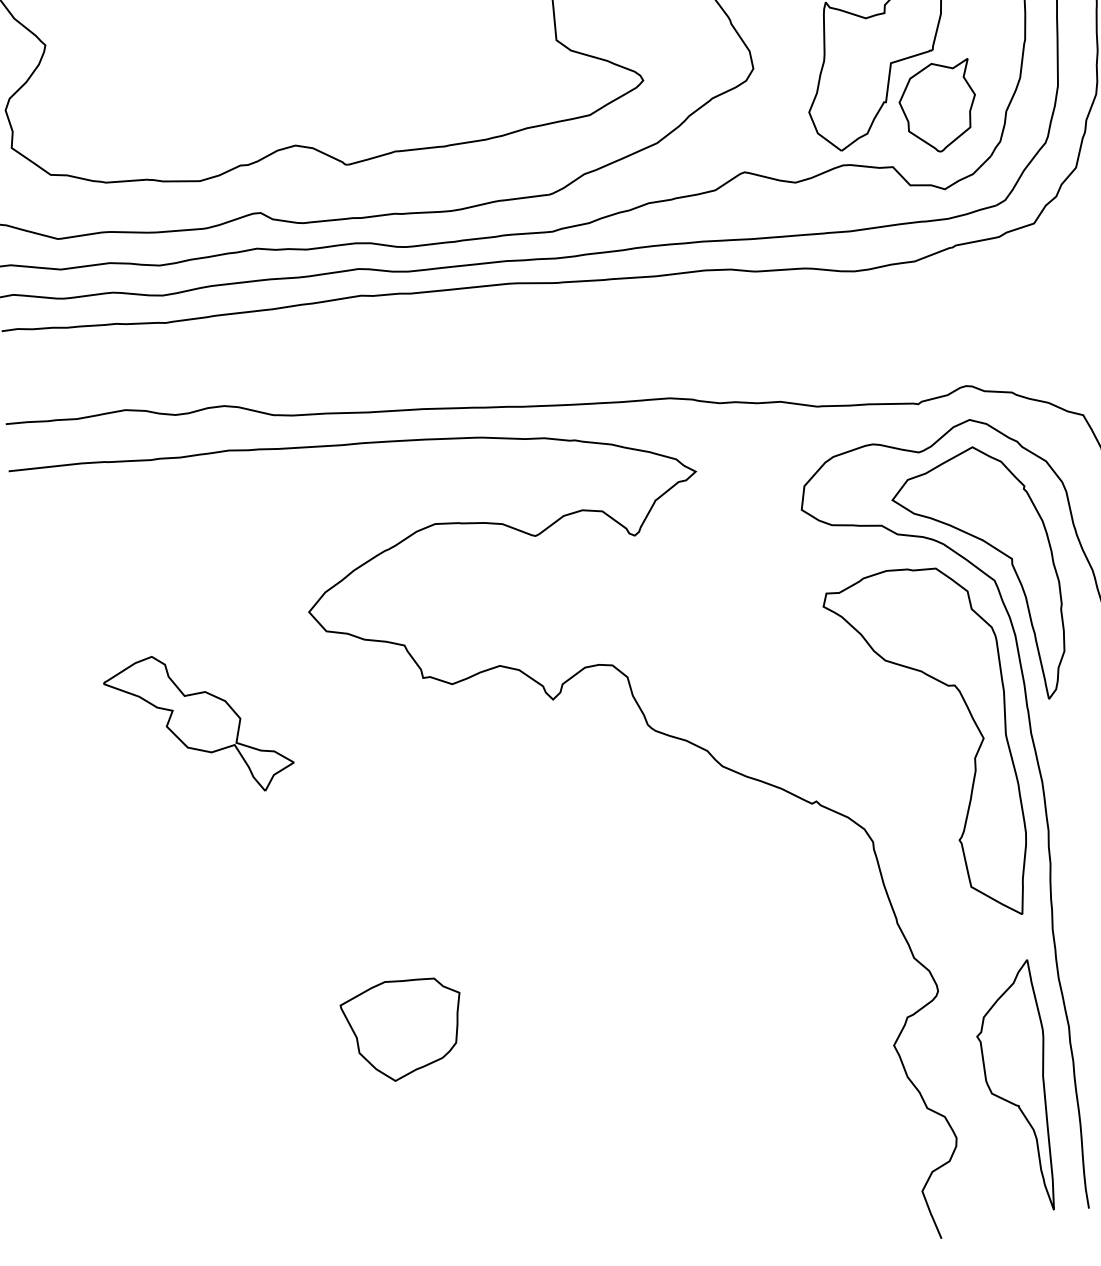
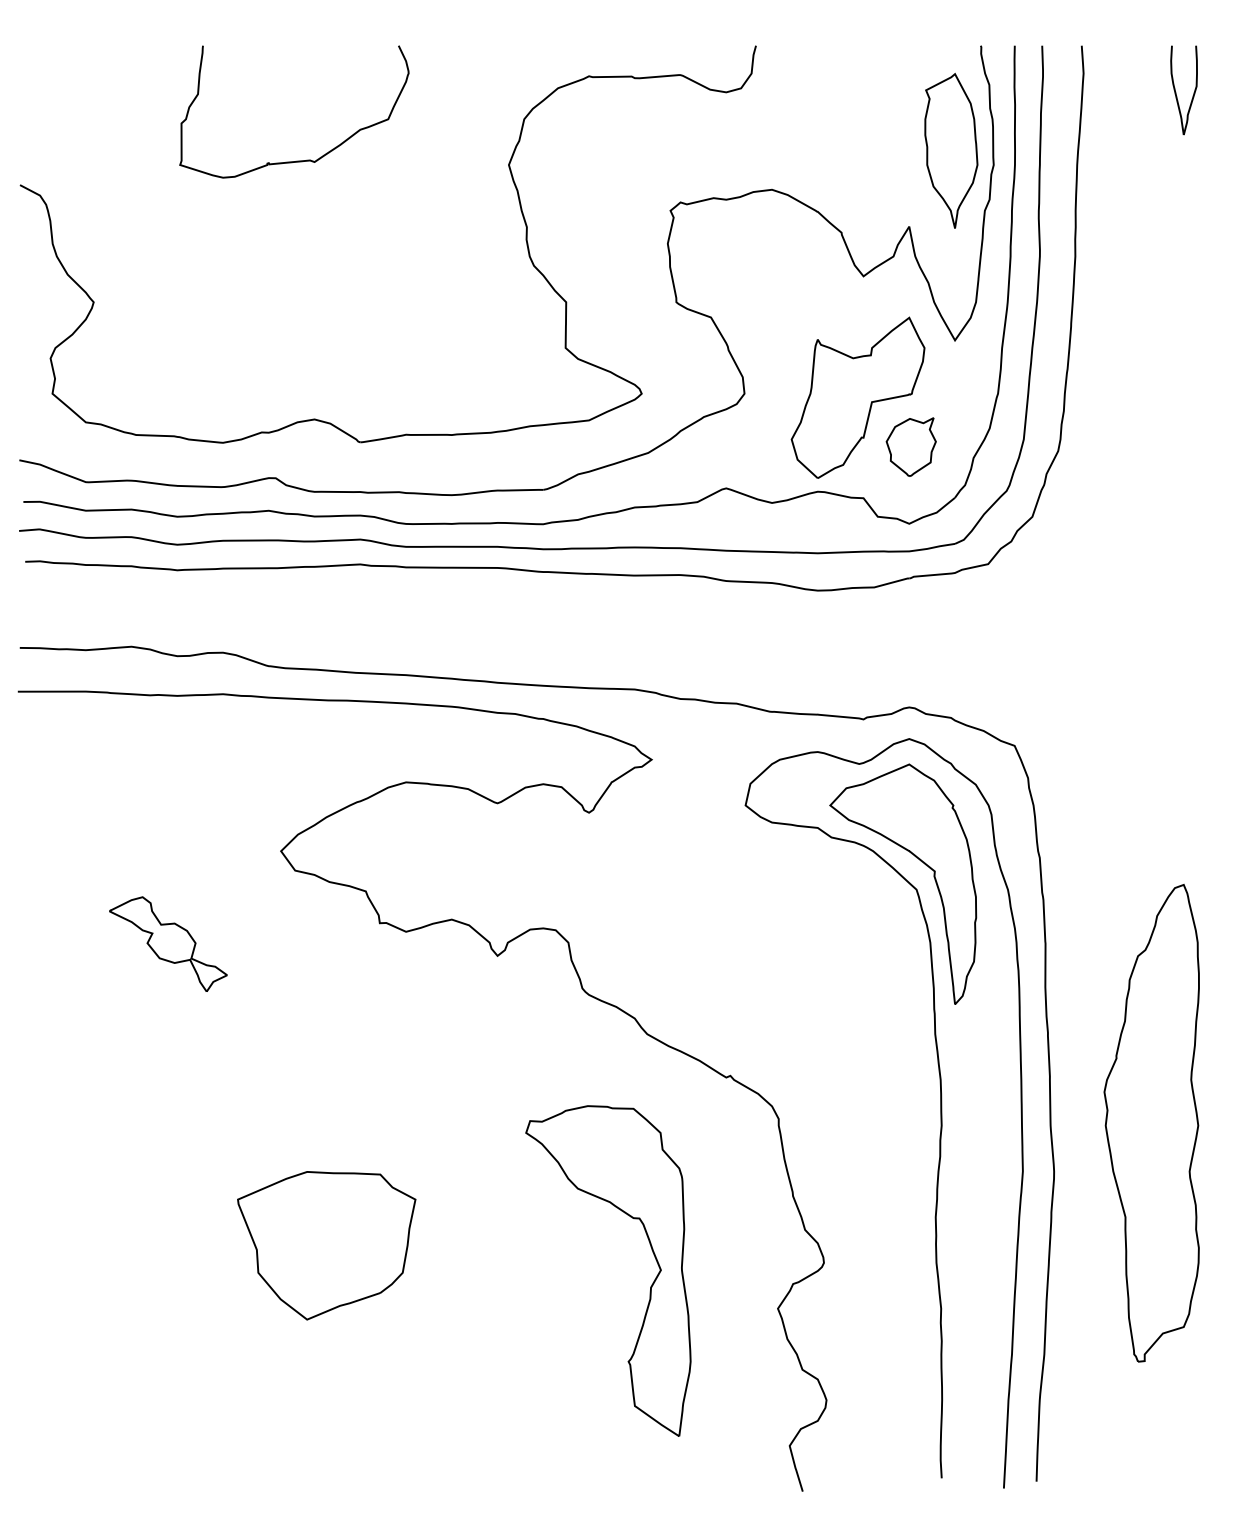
part: (938, 106) -> (911, 446), size x0.7
part: (199, 725) -> (168, 944), size x0.7
part: (974, 757) -> (650, 1286), moved
part: (403, 1030) -> (326, 1246), size x1.6
part: (1015, 1087) -> (885, 1359), removed

